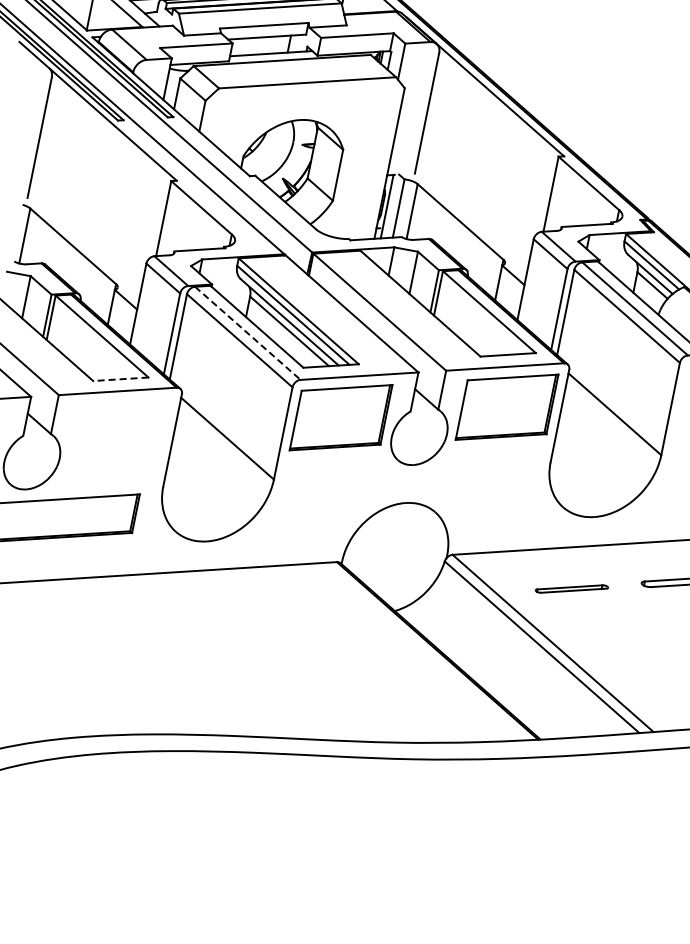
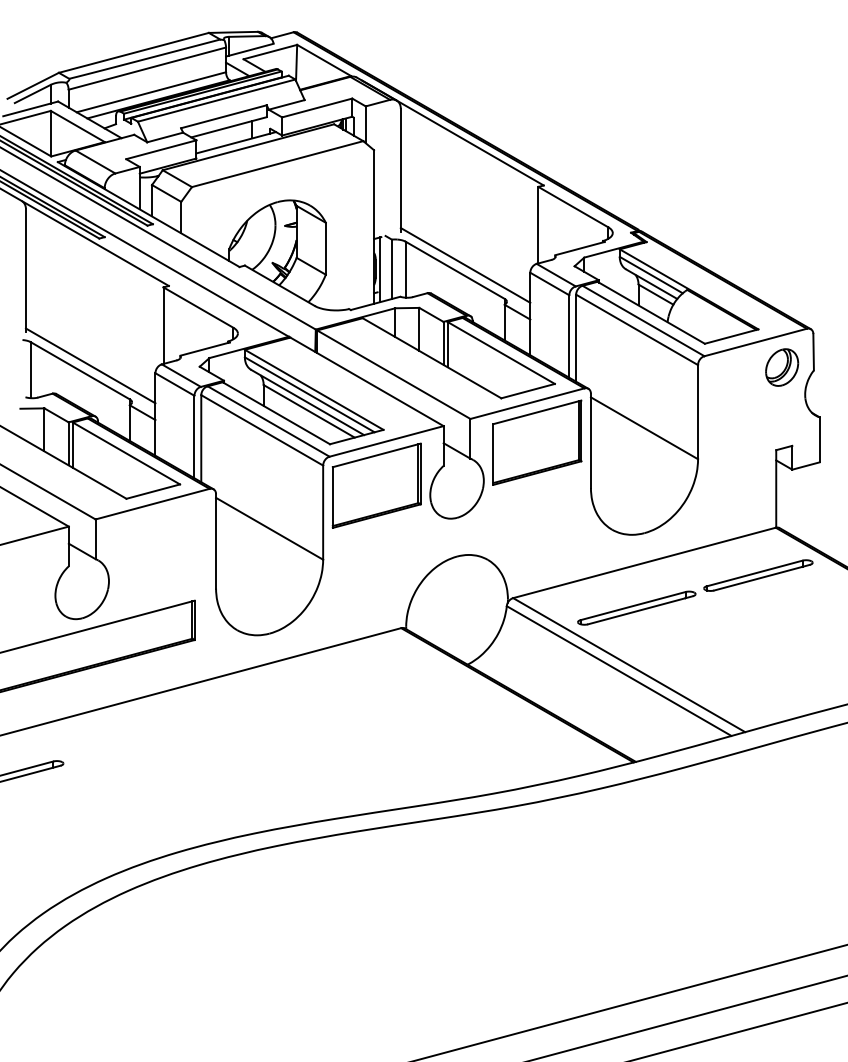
line: (471, 219) -> (465, 265), added
line: (84, 243) -> (90, 365), added
line: (248, 333) -> (269, 421), dashed -> solid
line: (121, 379) -> (153, 491), dashed -> solid
part: (571, 588) -> (636, 607), size x1.67

